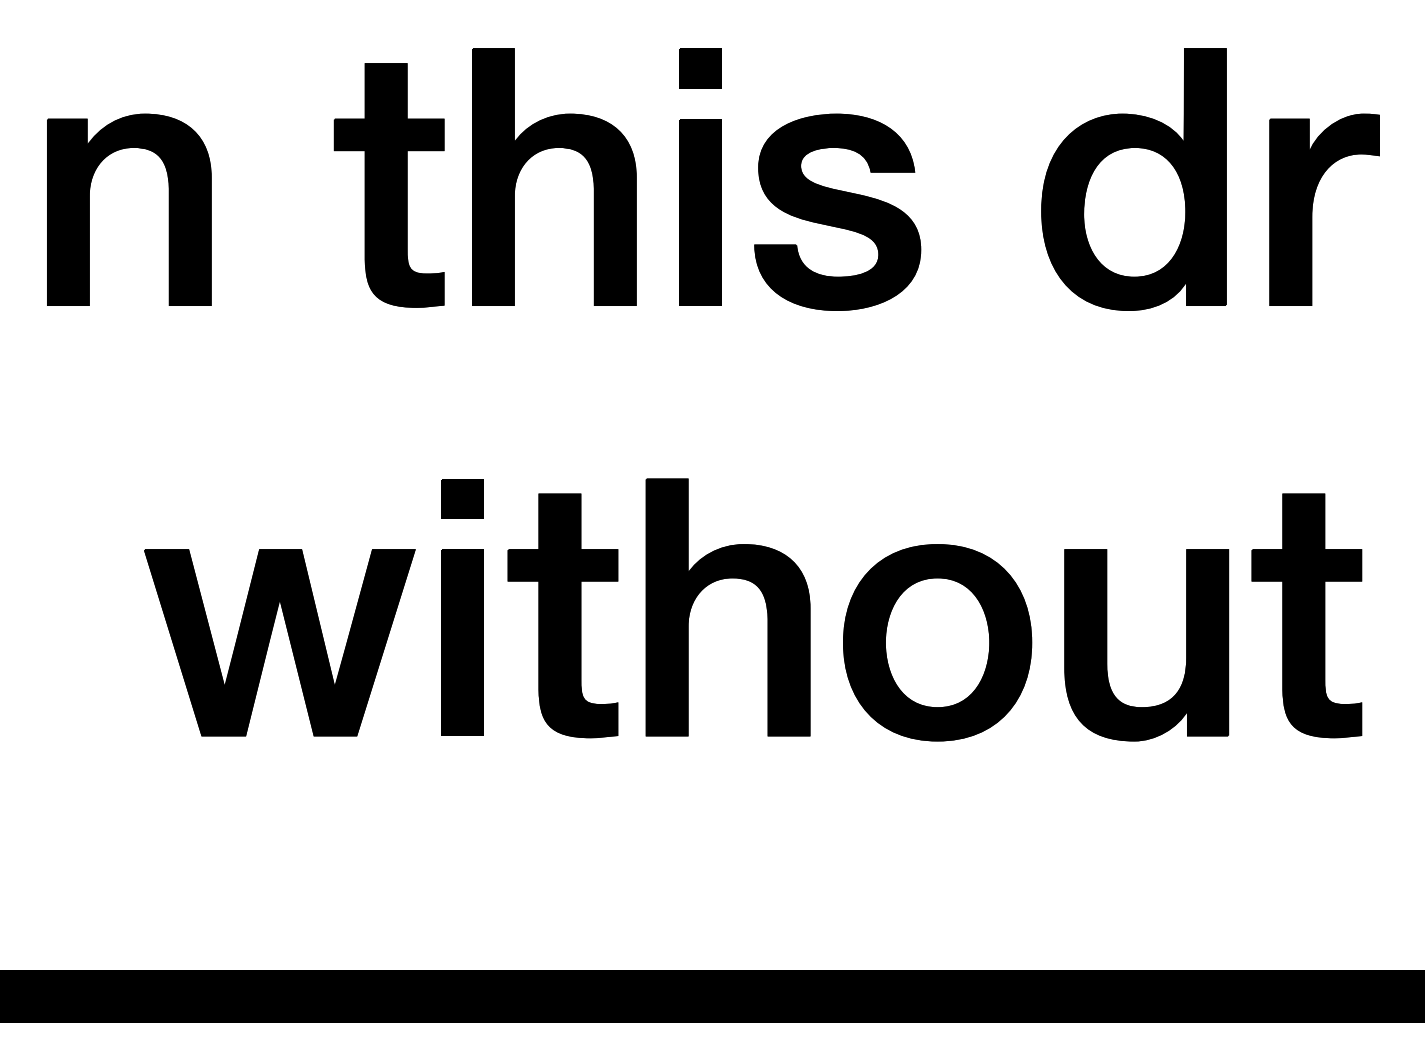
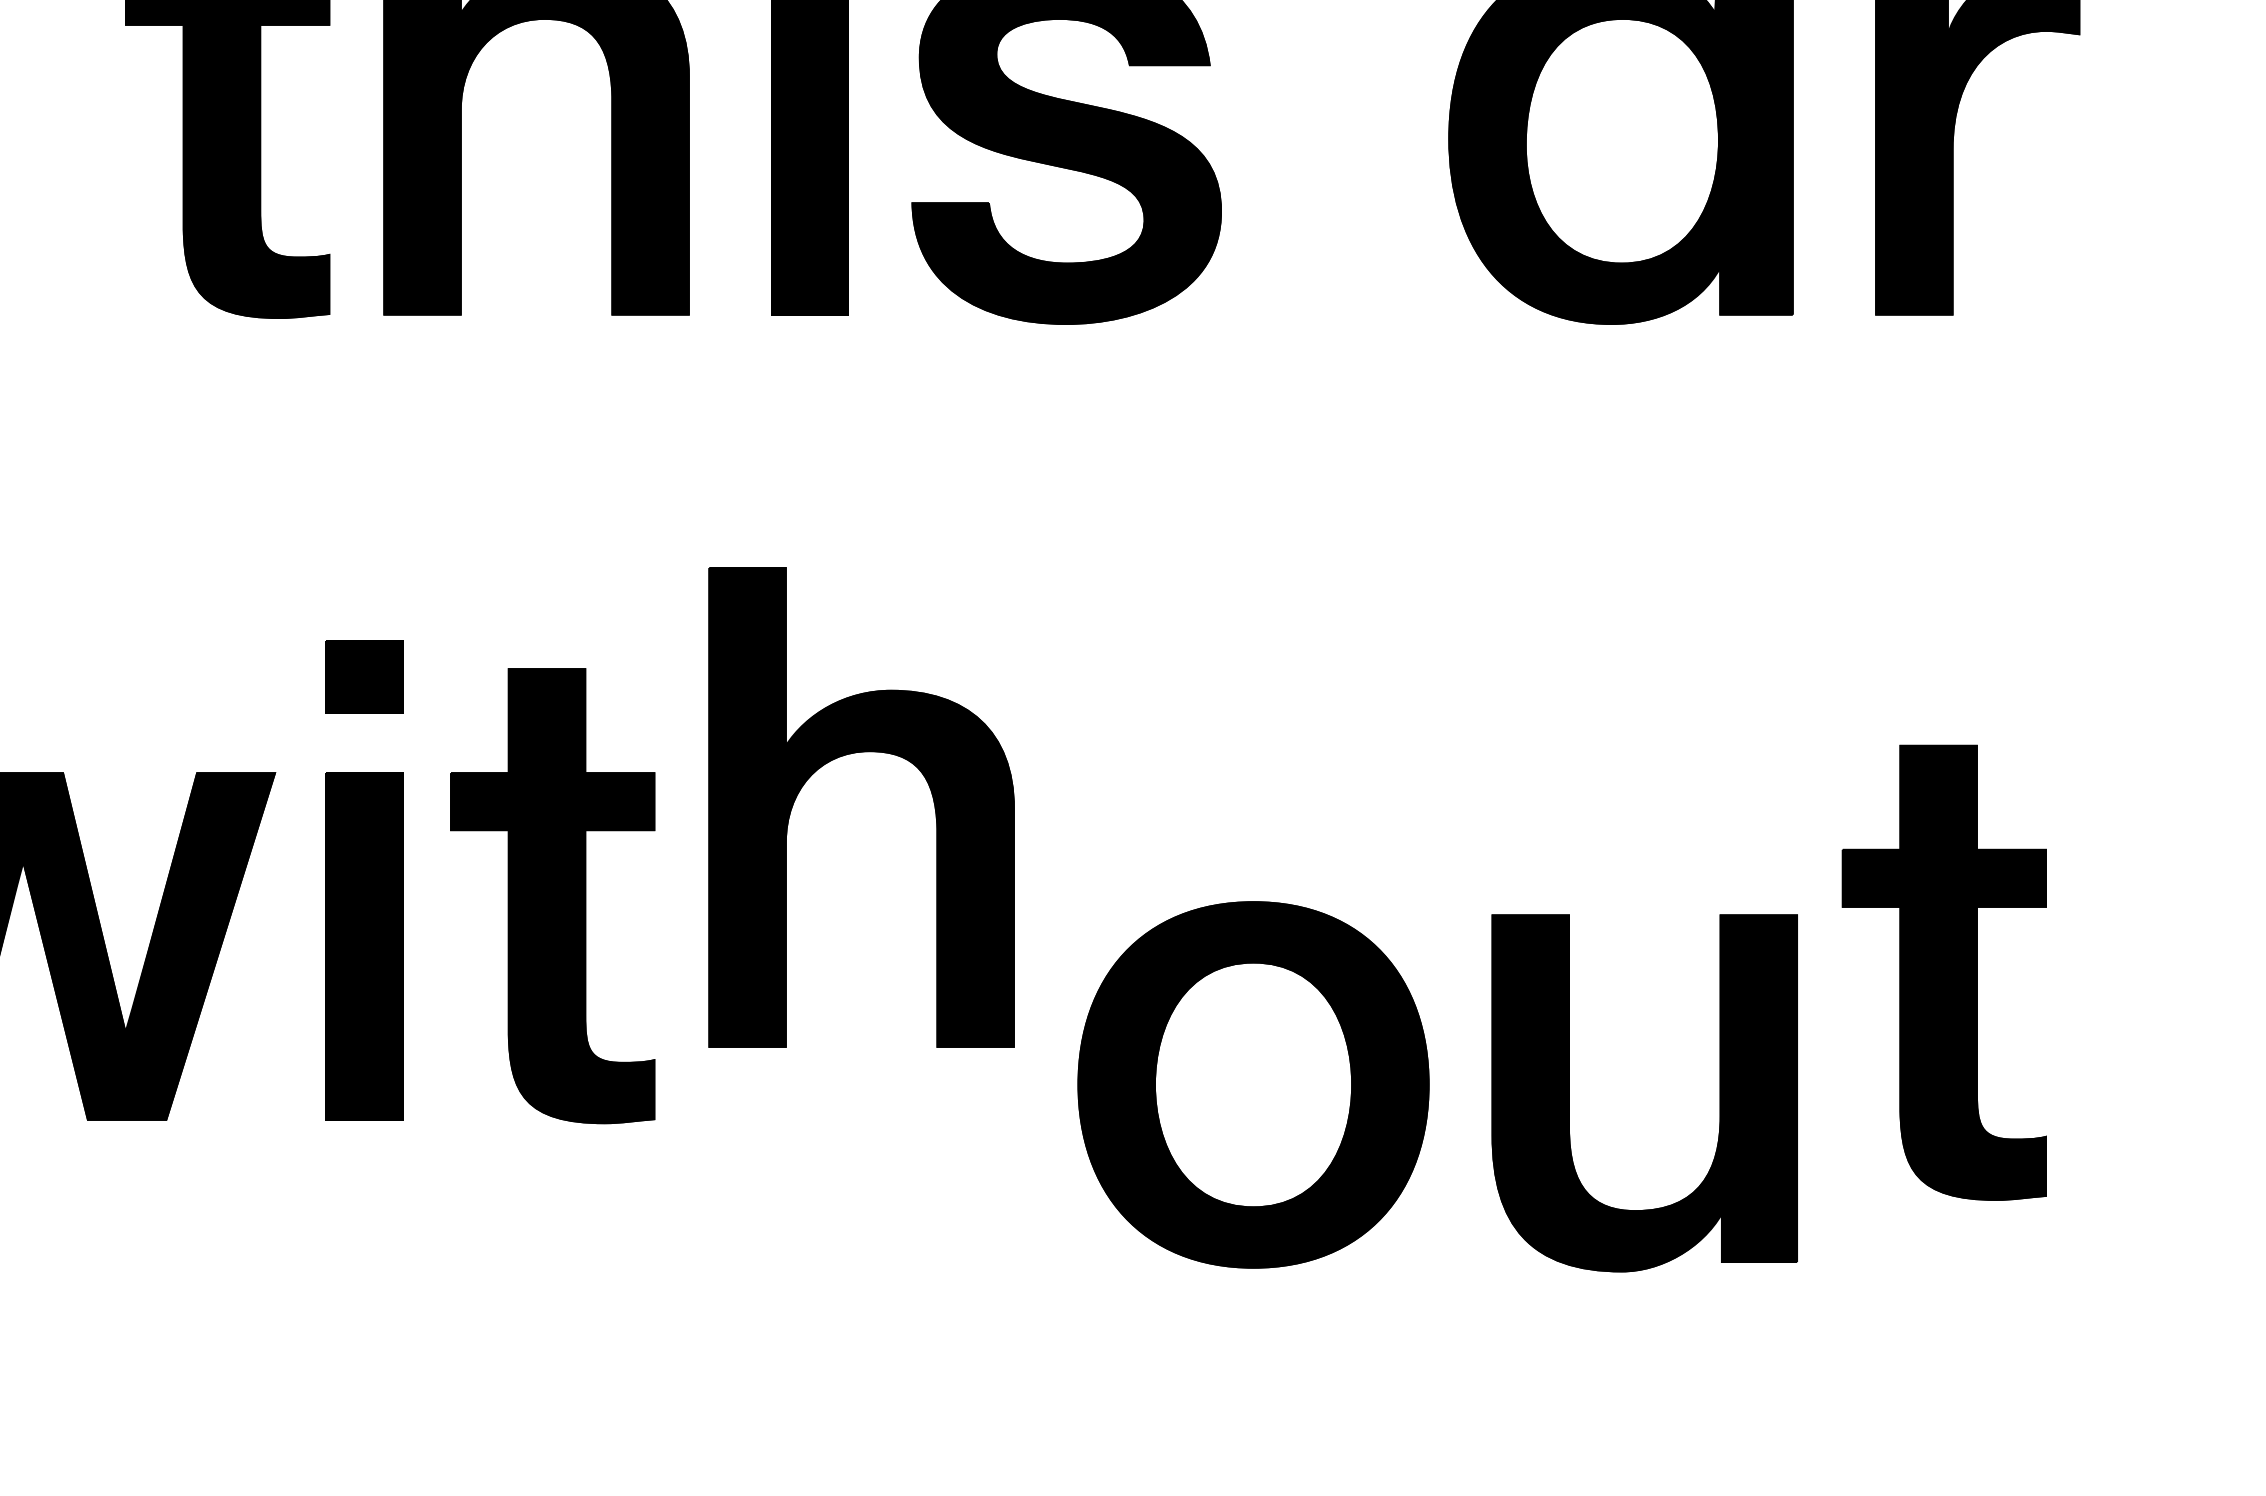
part: (719, 580) -> (845, 756), moved
part: (1306, 615) -> (1943, 972), moved
part: (937, 642) -> (1253, 1084), moved
part: (1107, 645) -> (1571, 1093), moved

